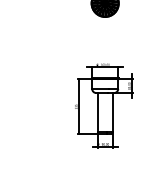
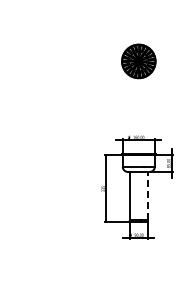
line: (112, 112) -> (147, 195), solid -> dashed

